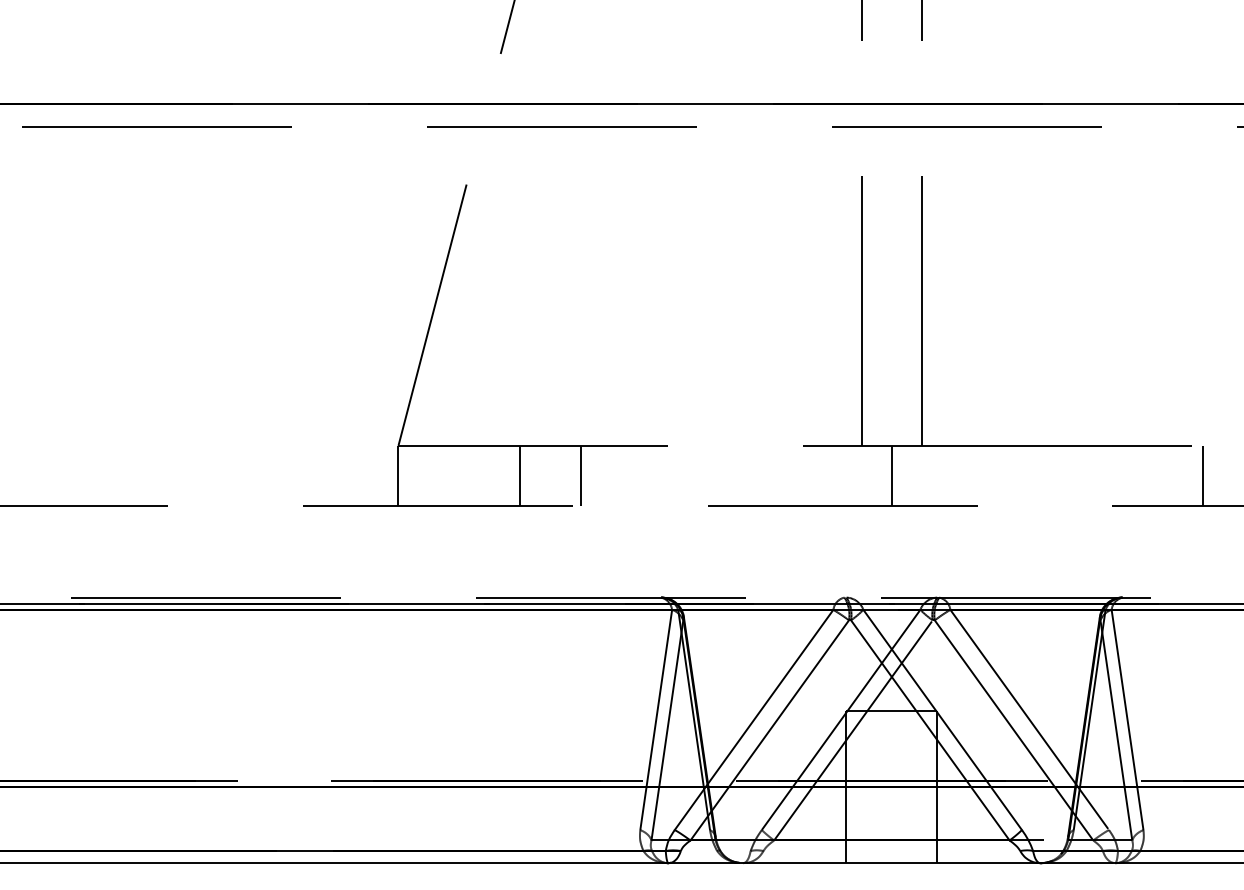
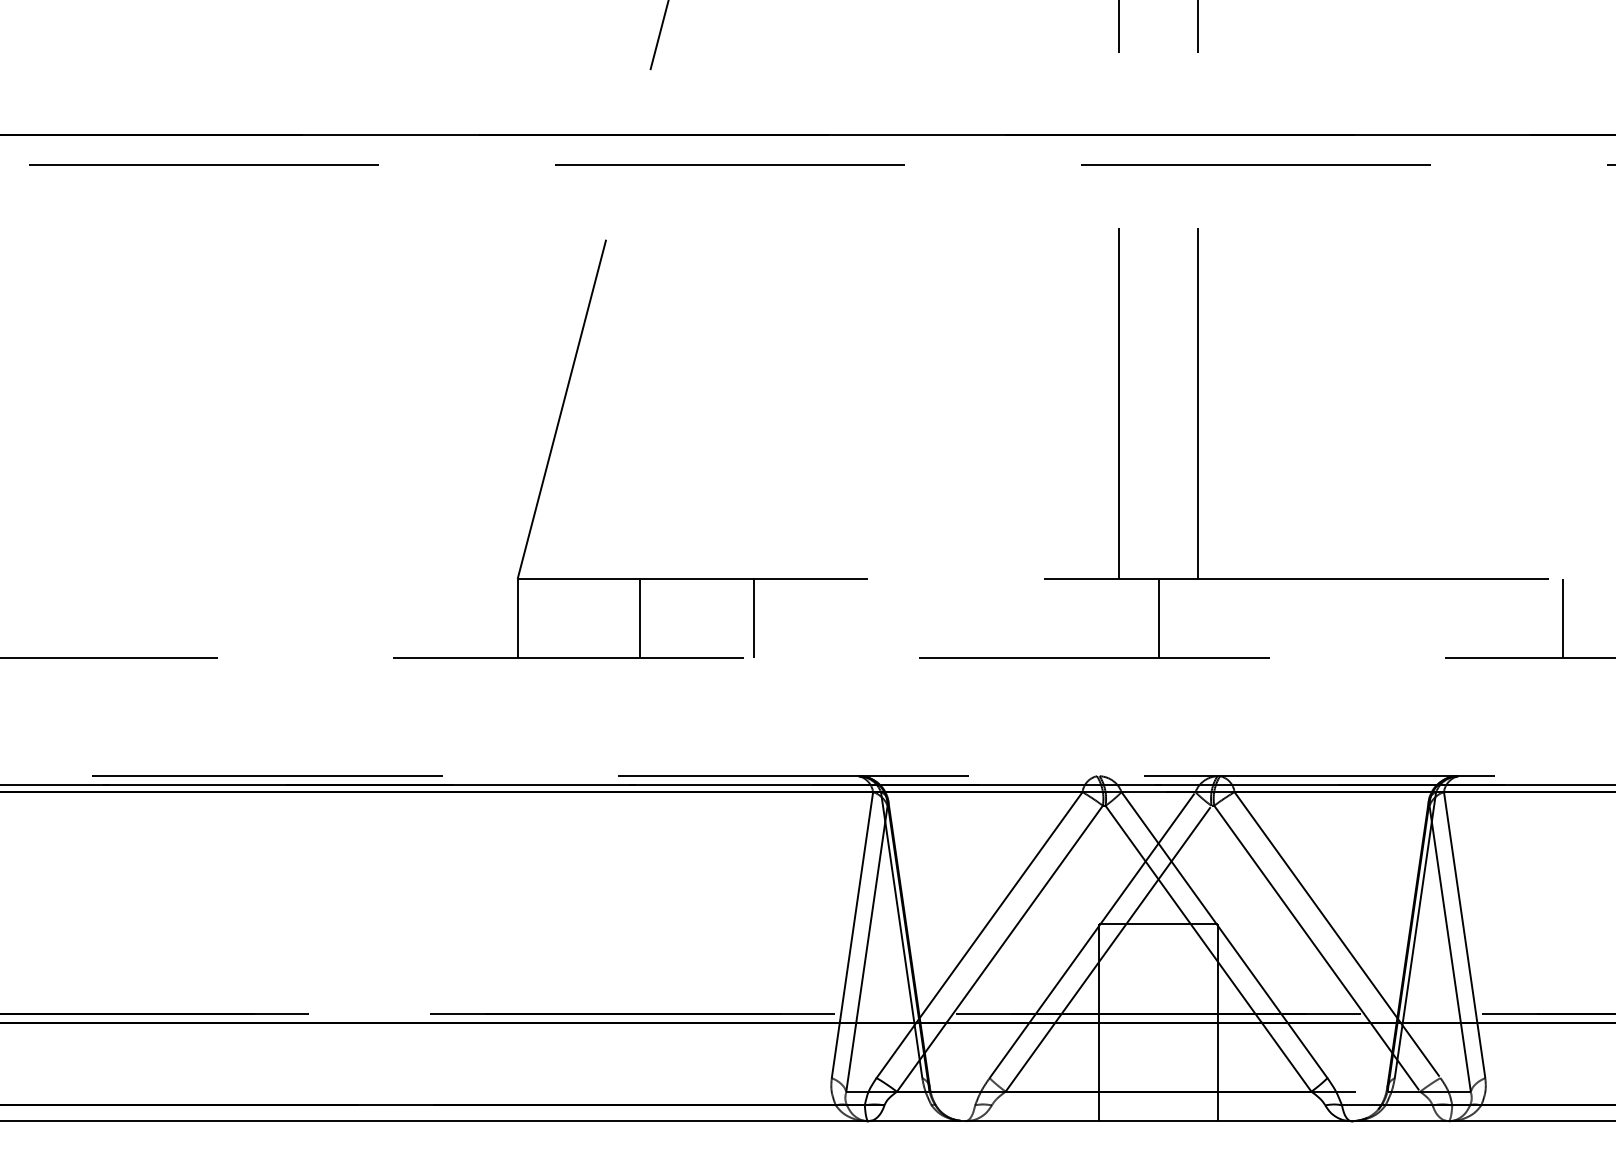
line: (519, 475) -> (639, 617), moved

